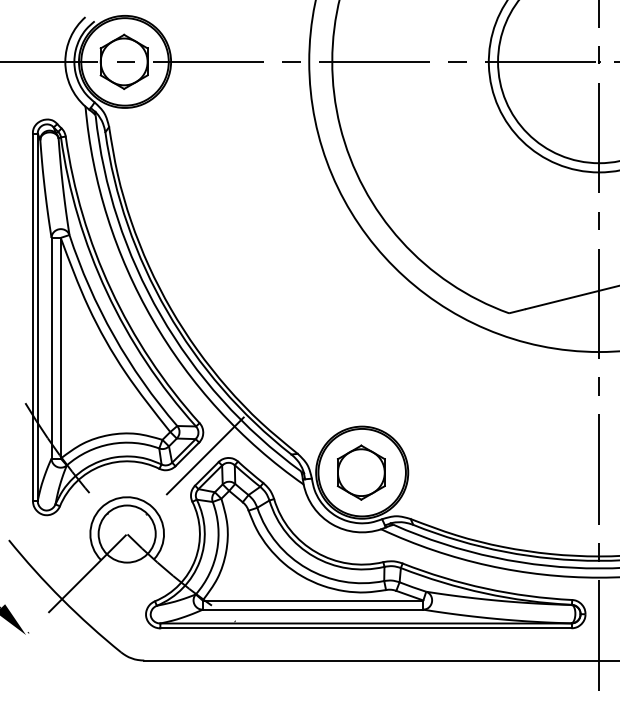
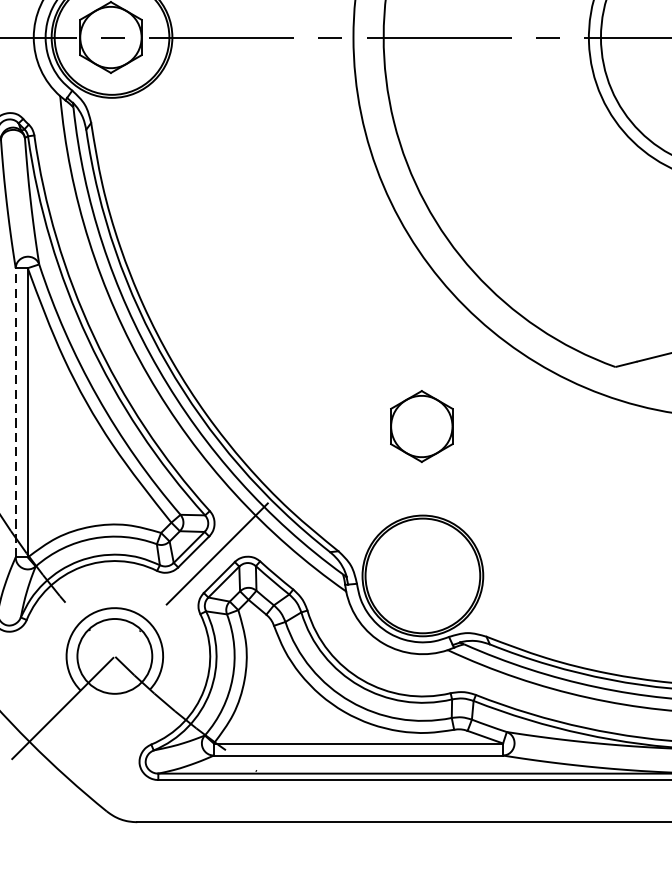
line: (51, 347) -> (15, 411), solid -> dashed
part: (360, 472) -> (420, 426), moved

